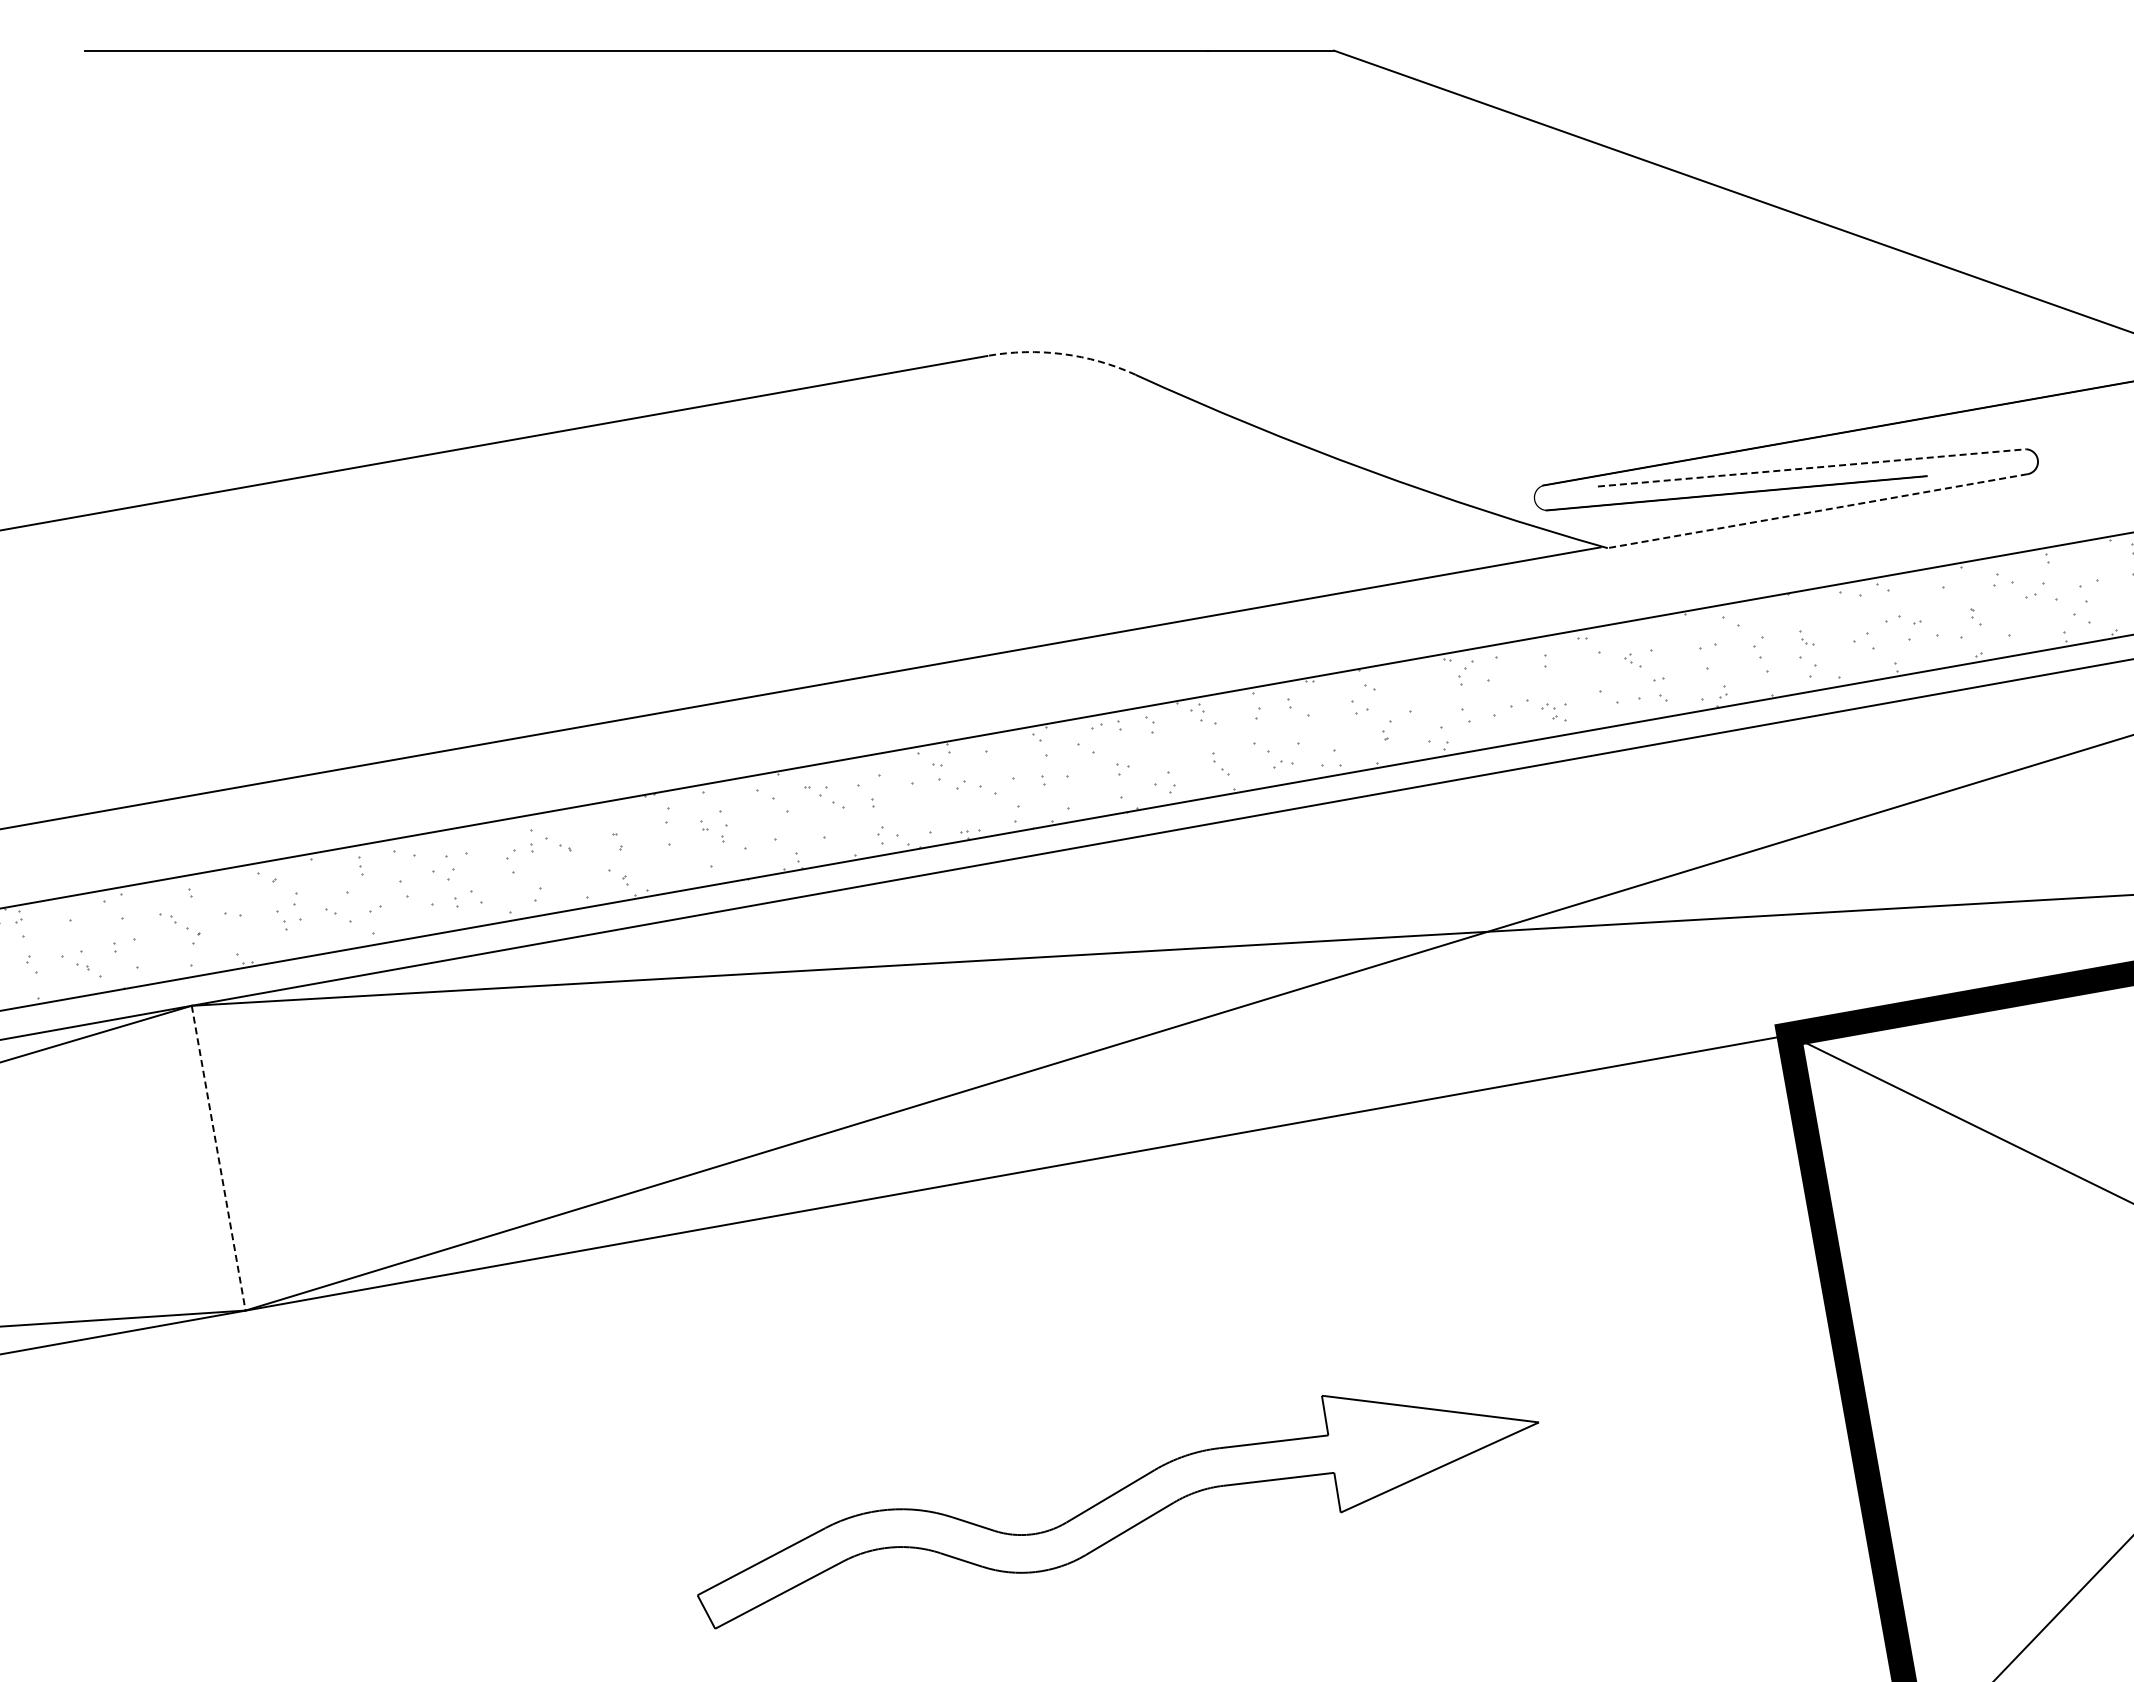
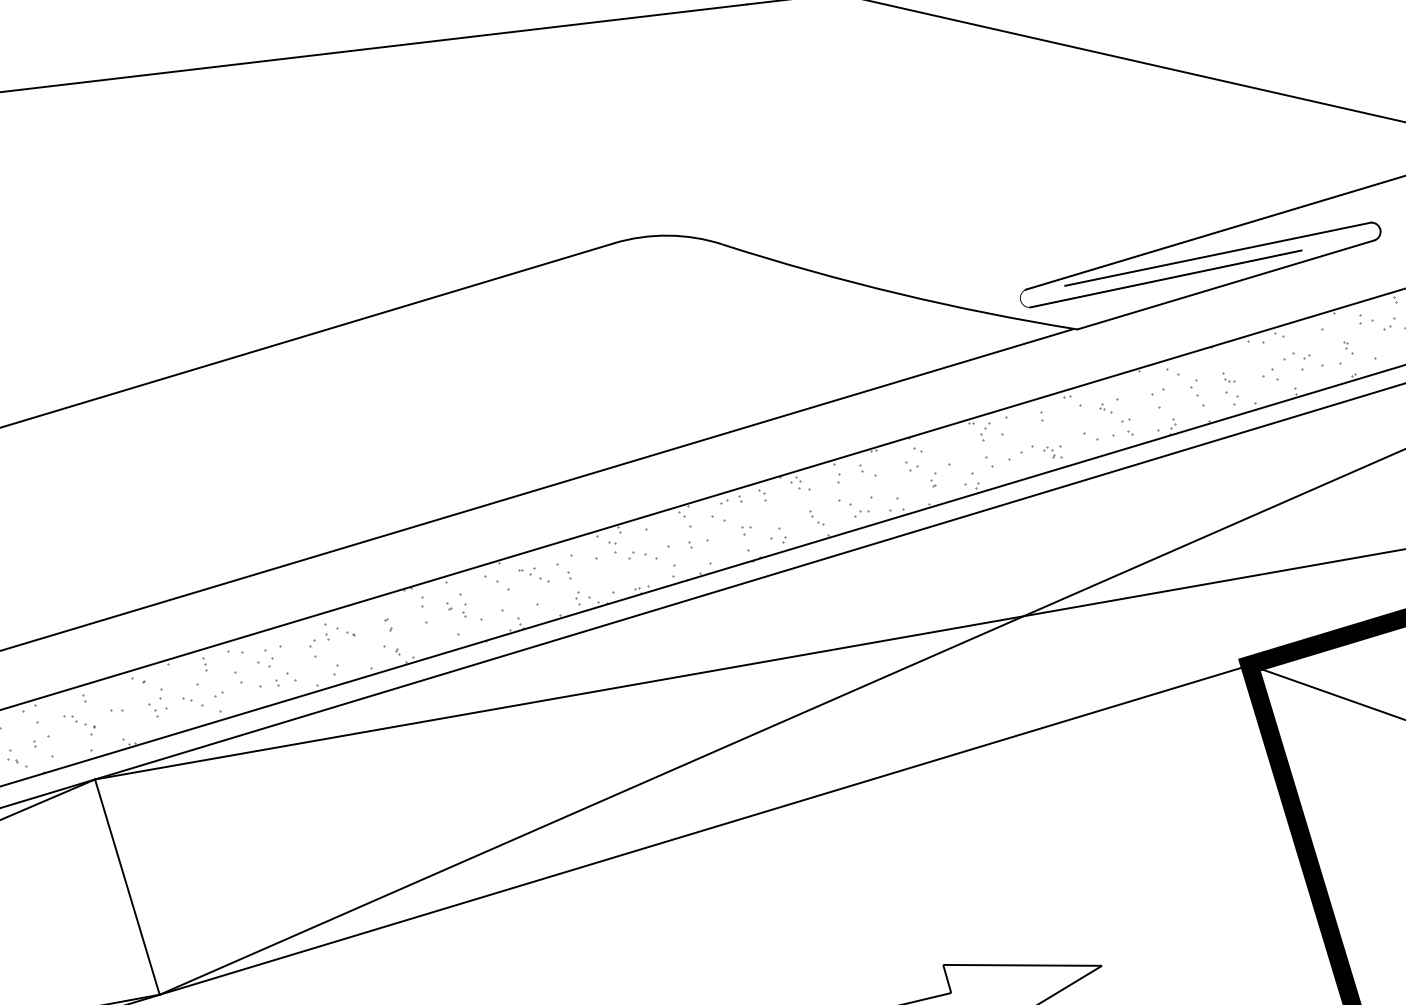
arc: (1062, 354) -> (667, 235), dashed -> solid
line: (1812, 467) -> (1218, 253), dashed -> solid
line: (1817, 511) -> (1225, 285), dashed -> solid
line: (218, 1158) -> (127, 887), dashed -> solid

